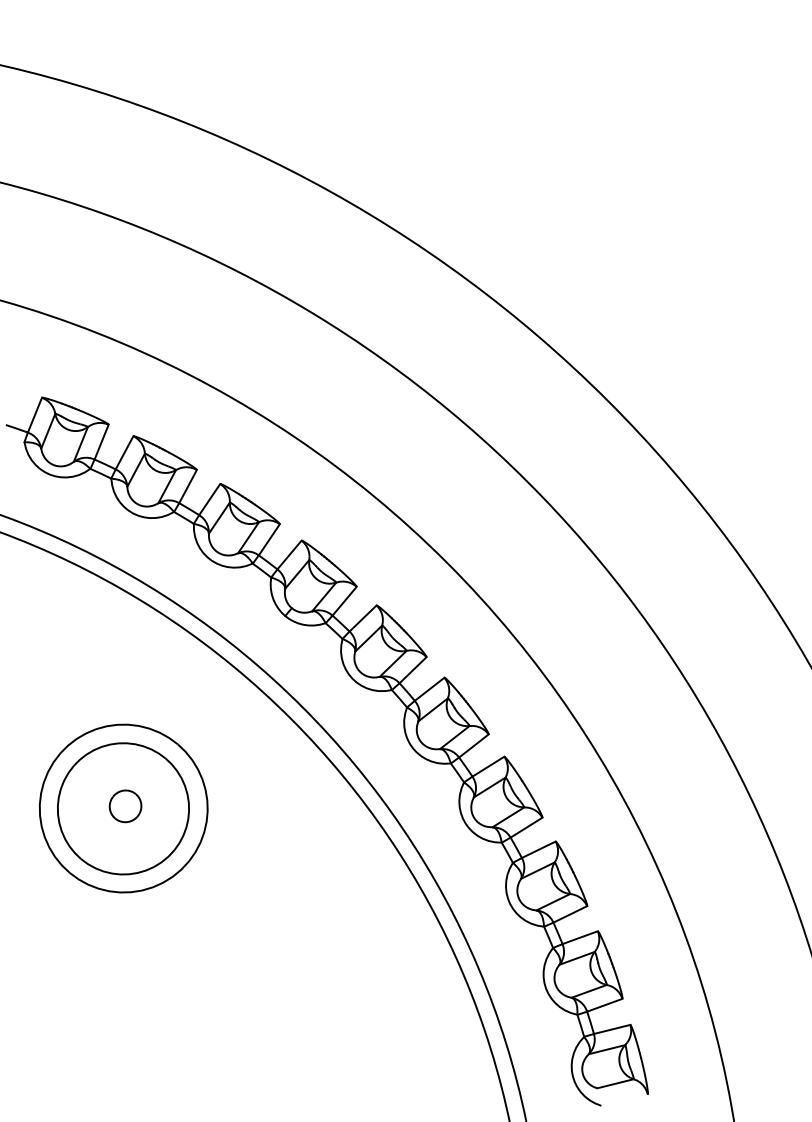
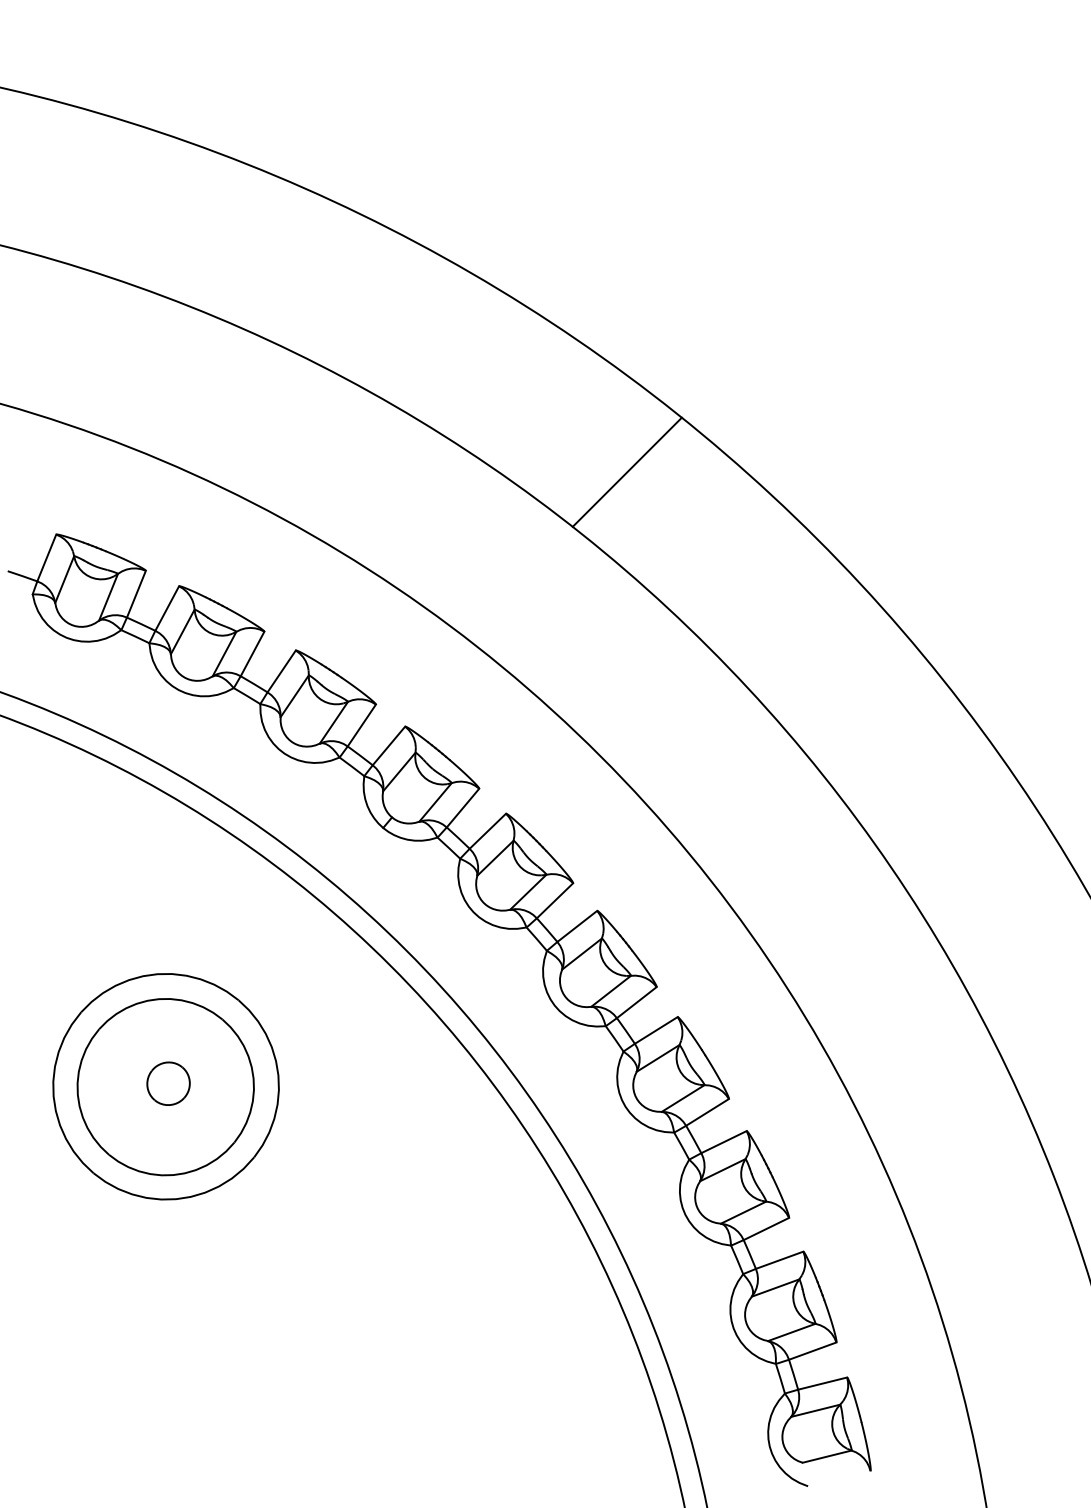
line: (466, 350) -> (626, 471), added

